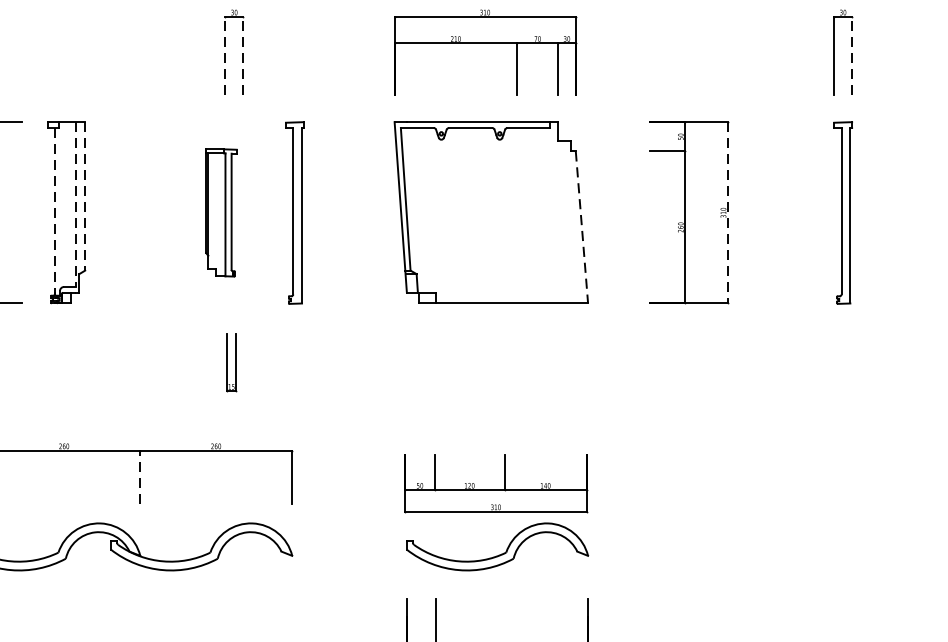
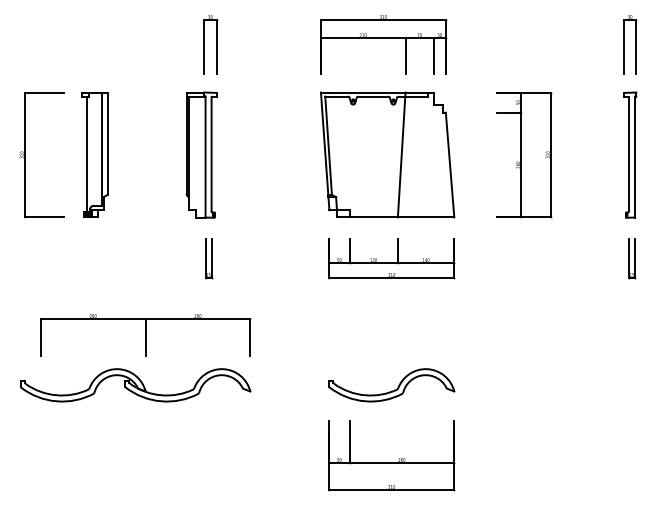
line: (225, 55) -> (204, 46), dashed -> solid
line: (243, 55) -> (216, 46), dashed -> solid
line: (852, 55) -> (636, 46), dashed -> solid
line: (85, 197) -> (107, 144), dashed -> solid
line: (76, 204) -> (101, 149), dashed -> solid
line: (55, 212) -> (87, 154), dashed -> solid
part: (221, 212) -> (201, 154), size x1.43
part: (295, 212) -> (252, 154), removed
line: (511, 212) -> (401, 154), added
line: (727, 213) -> (550, 155), dashed -> solid
line: (582, 228) -> (450, 165), dashed -> solid
part: (846, 362) -> (632, 258), added
line: (140, 476) -> (145, 336), dashed -> solid
part: (495, 483) -> (391, 258), moved

